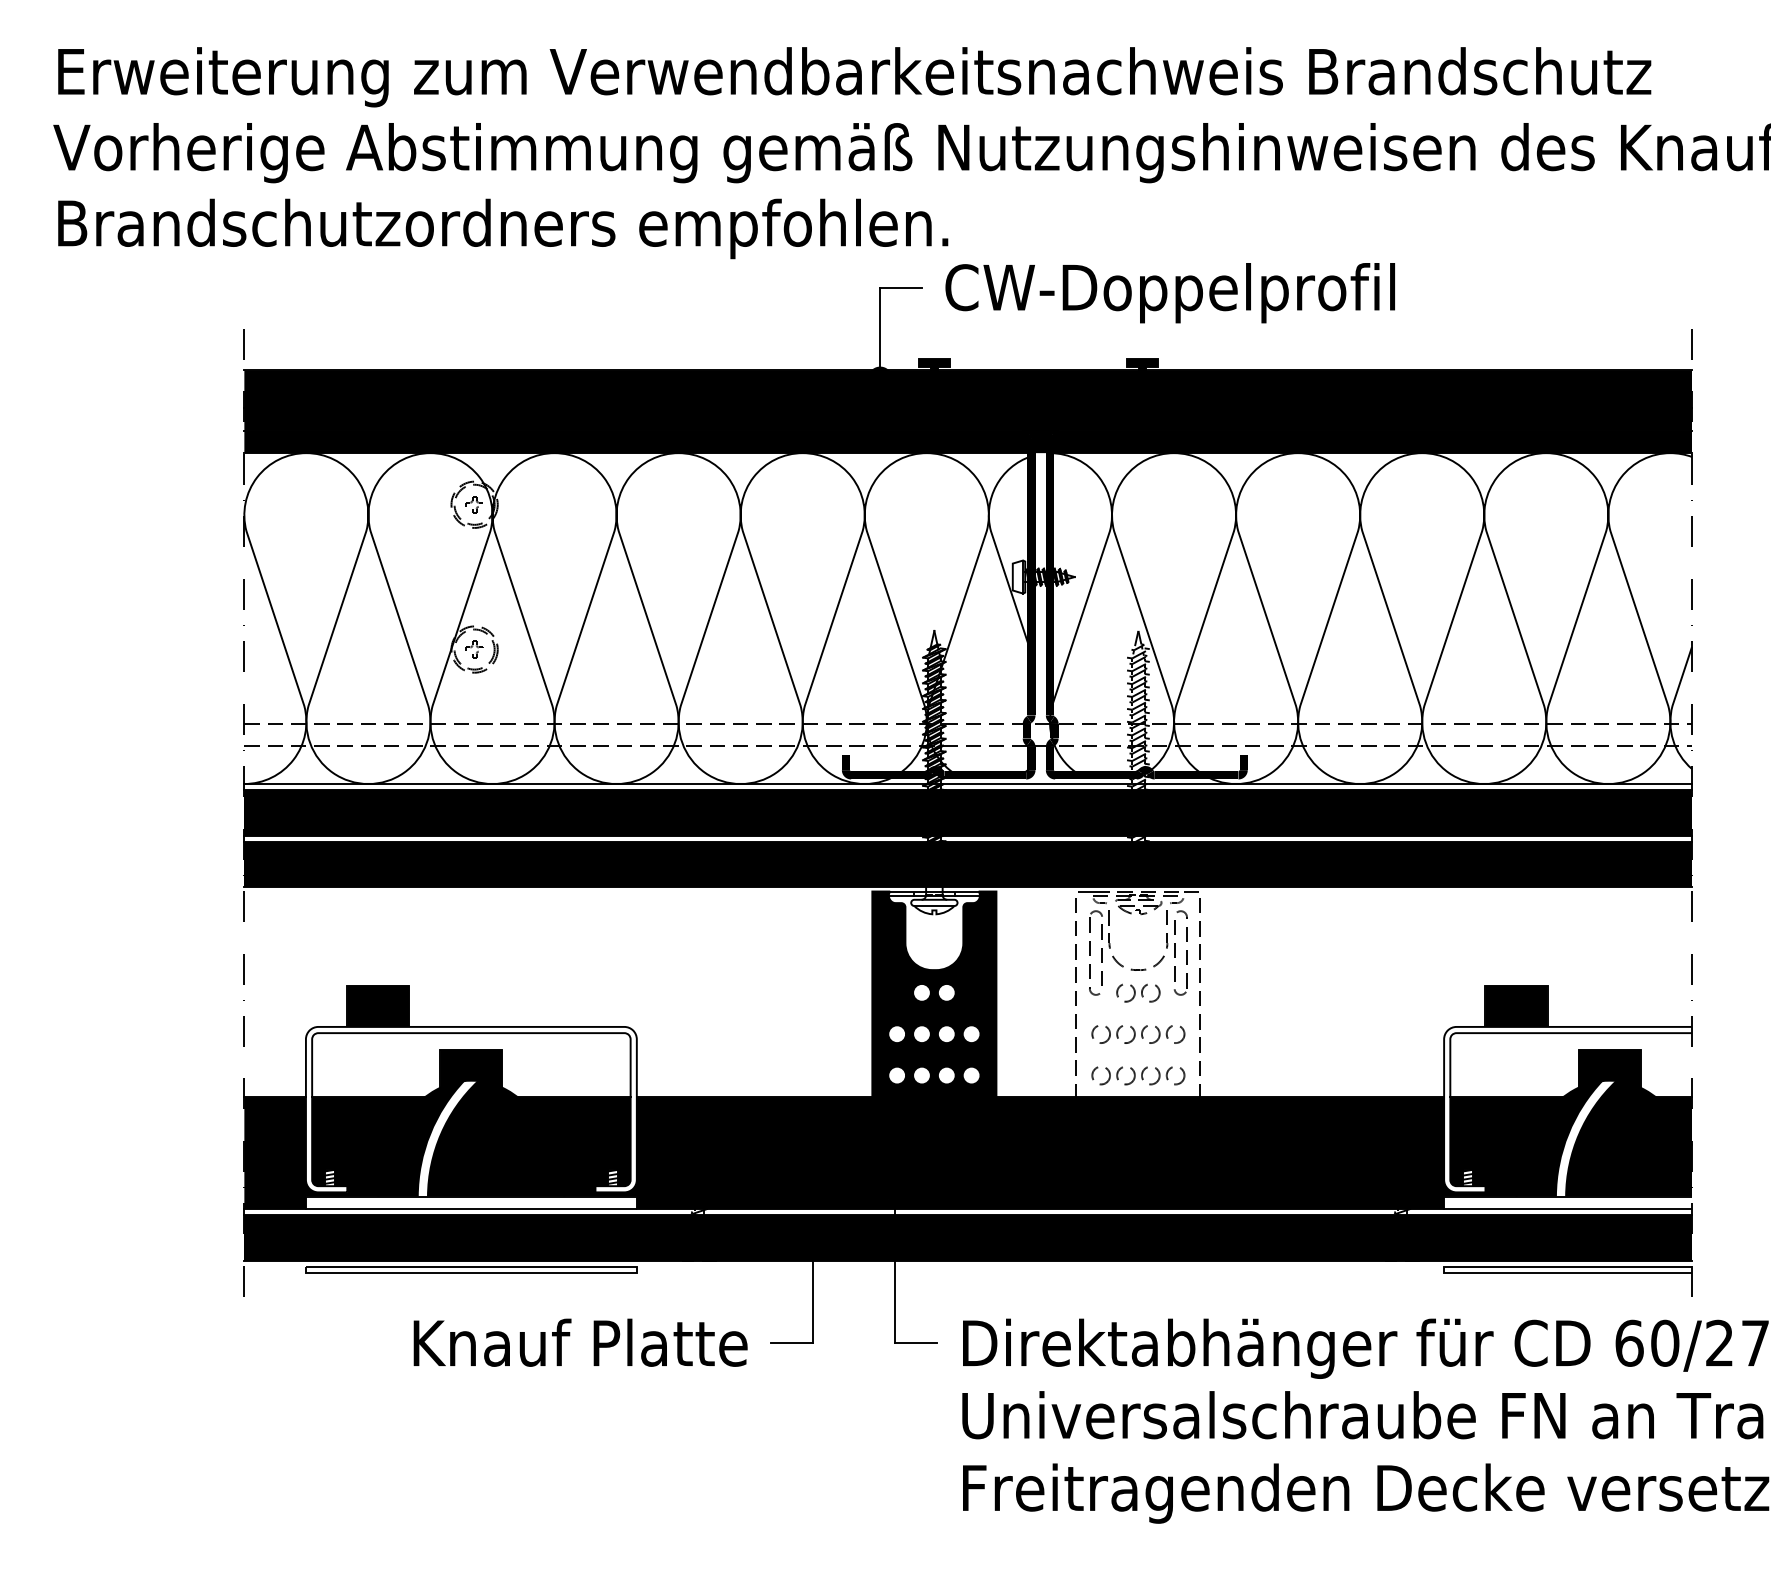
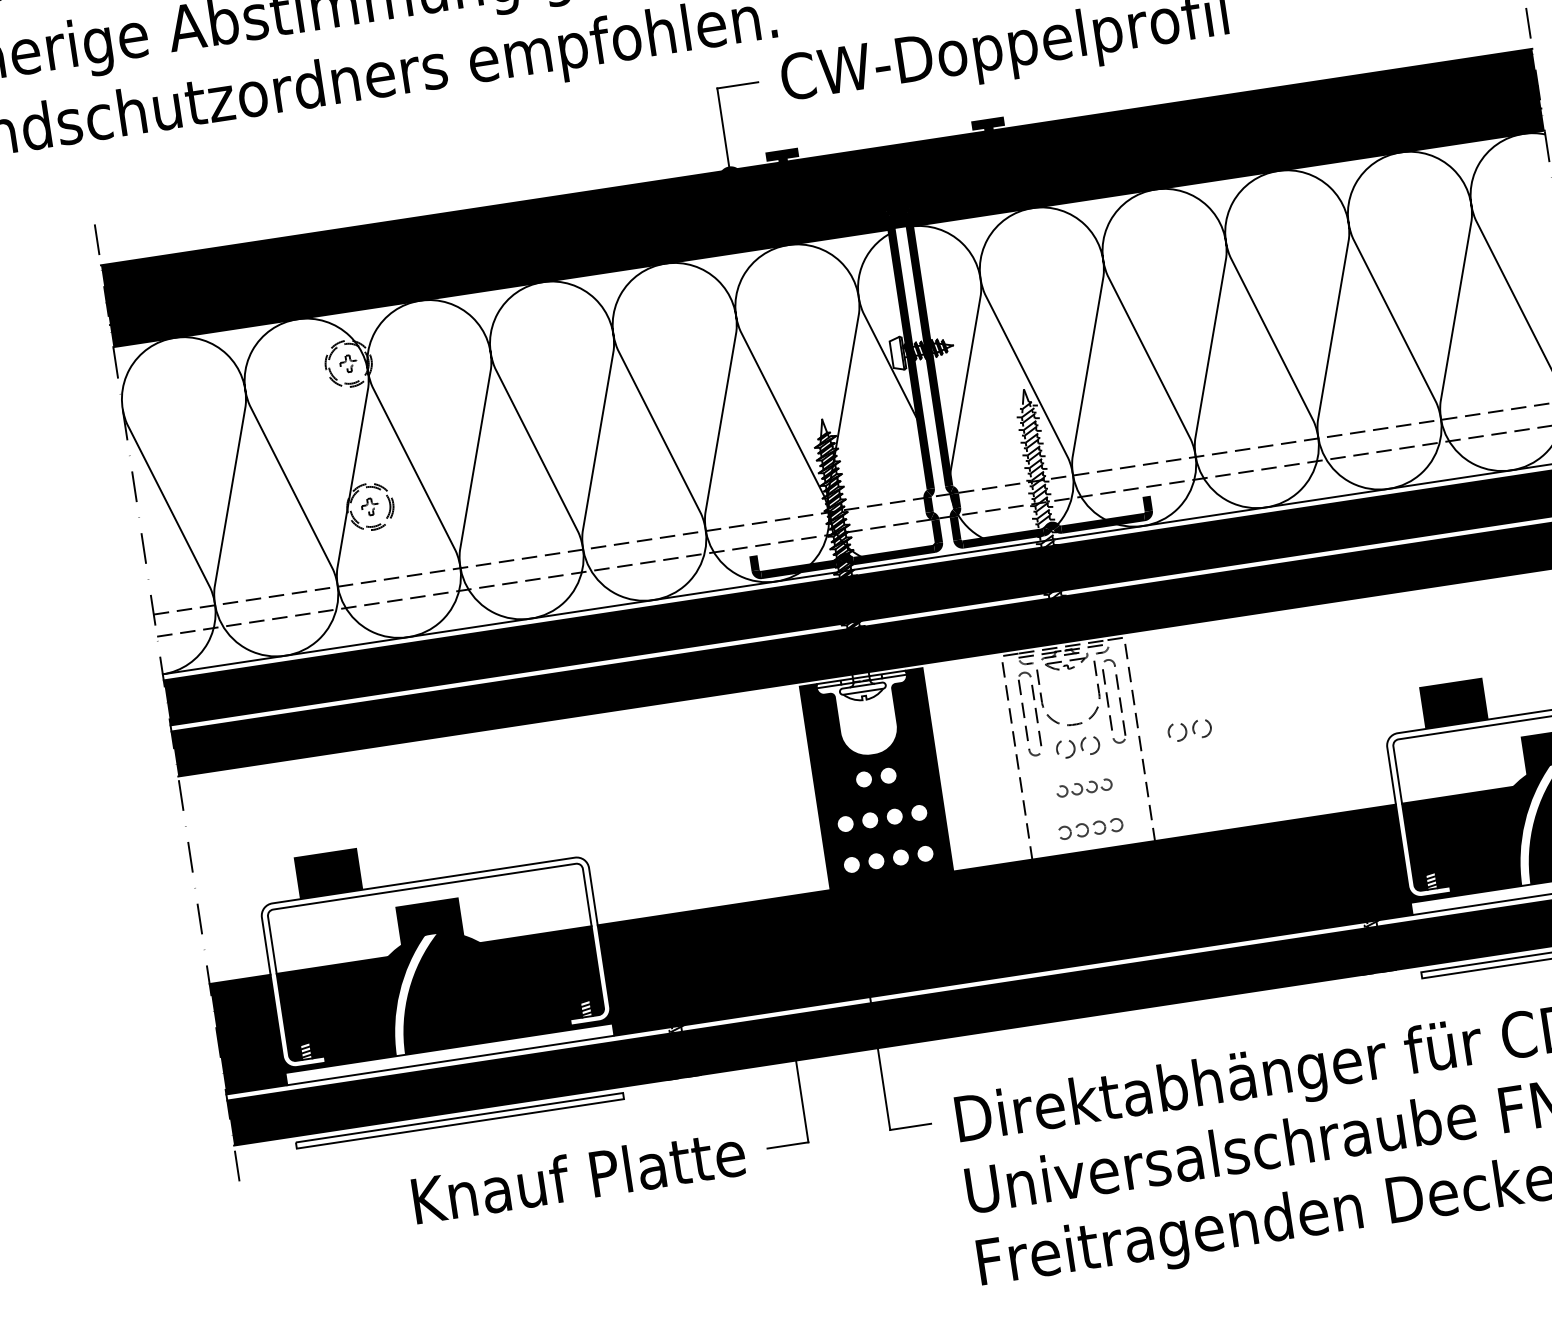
part: (1251, 992) -> (1189, 729), added
part: (1138, 1034) -> (1084, 788), size x0.6
part: (1138, 1075) -> (1090, 828), size x0.7

